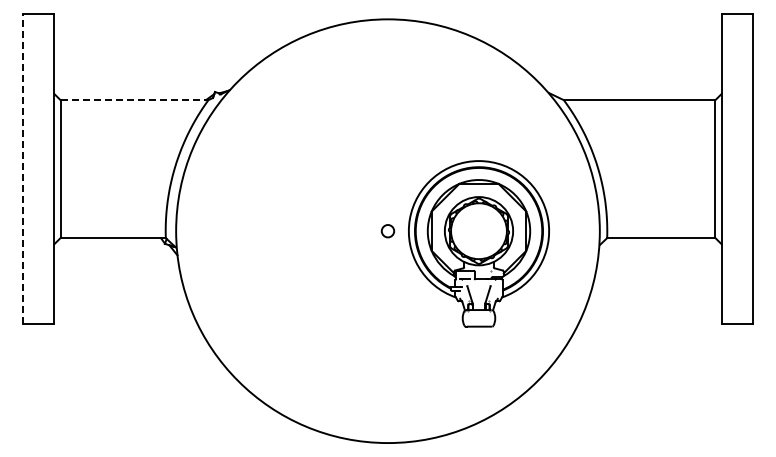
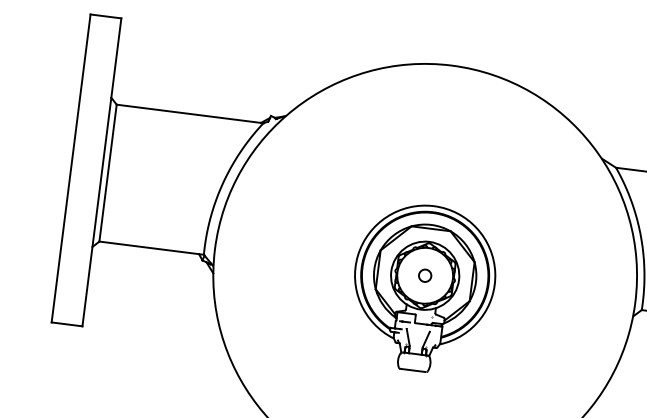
line: (134, 100) -> (190, 114), dashed -> solid
line: (23, 168) -> (71, 167), dashed -> solid
part: (478, 243) -> (423, 287), moved

